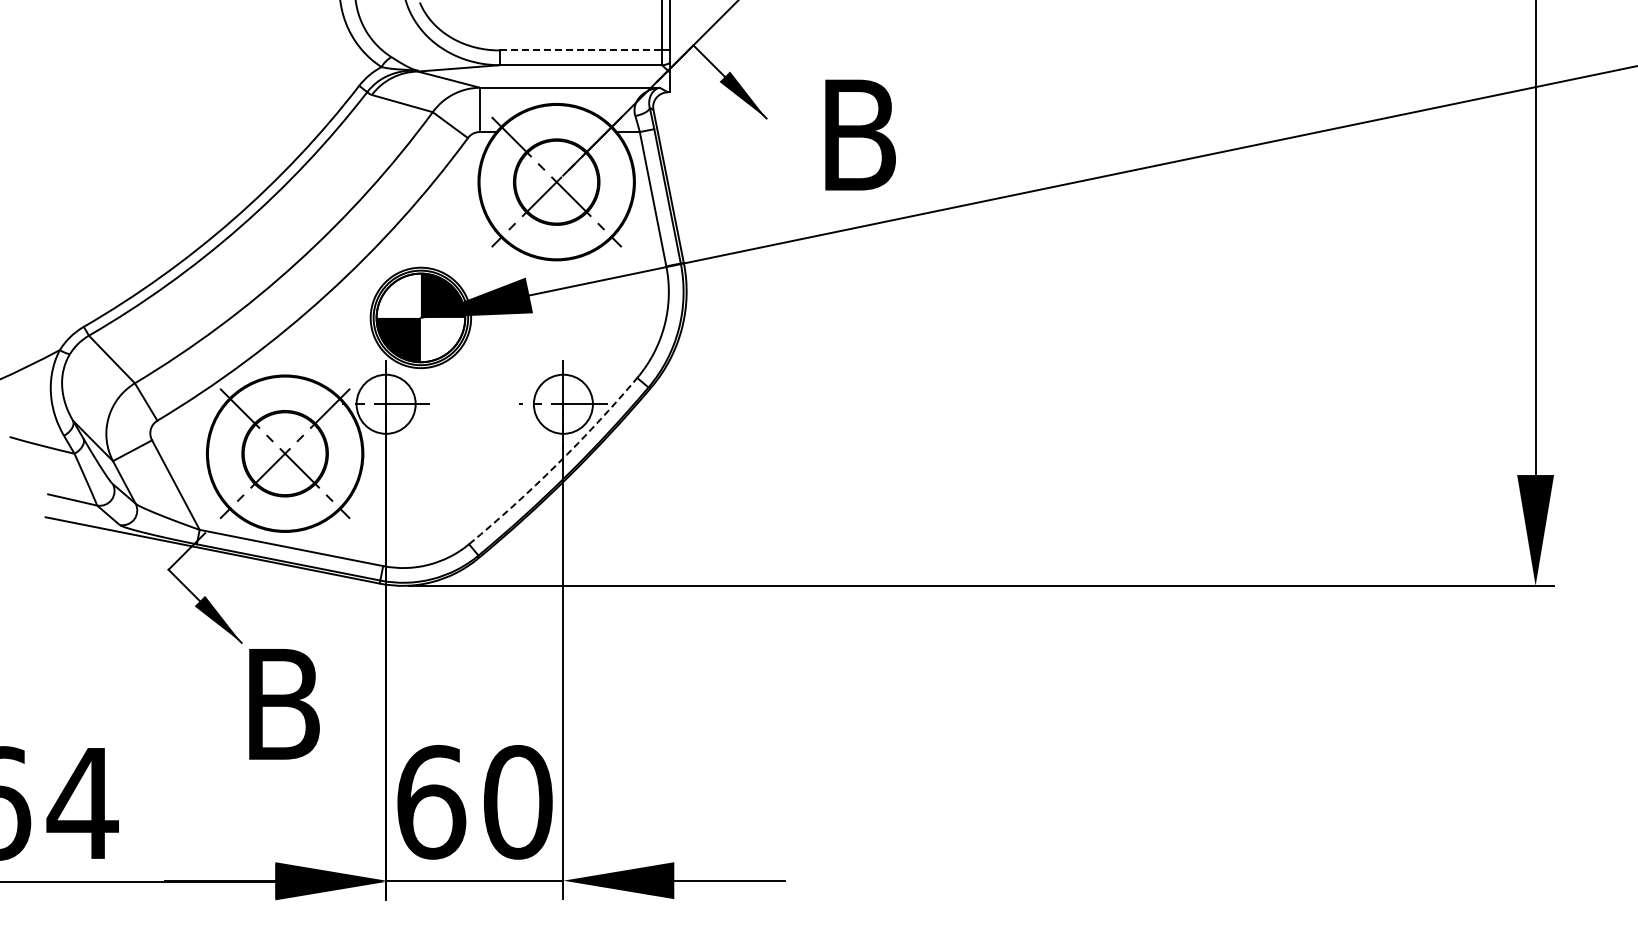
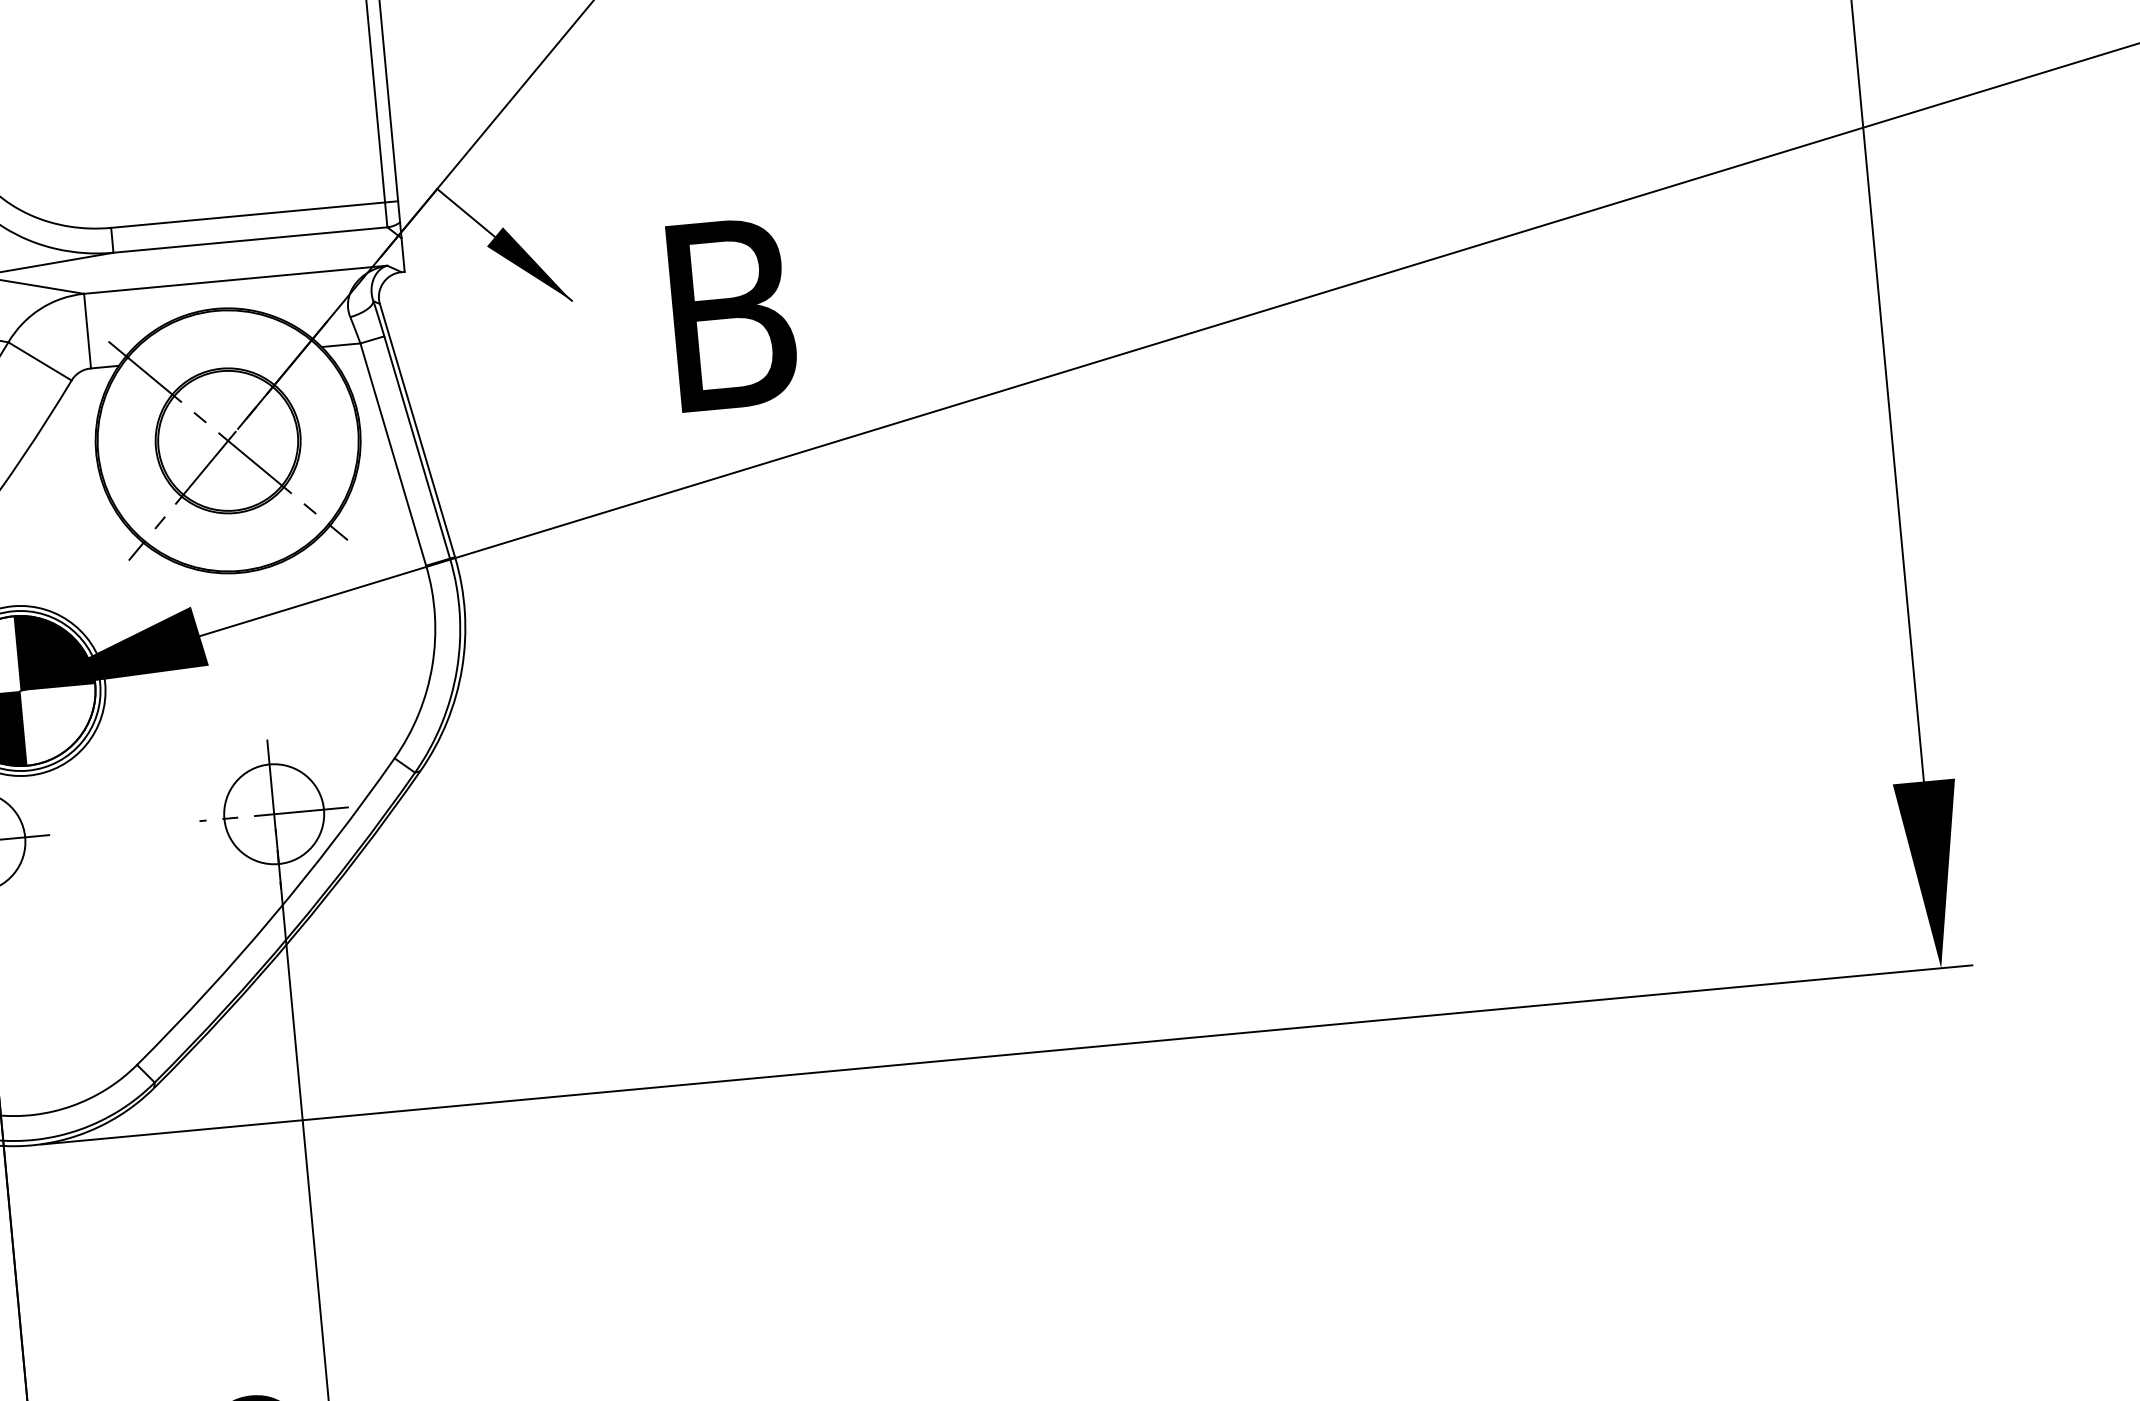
line: (581, 50) -> (249, 215), dashed -> solid
arc: (556, 464) -> (271, 916), dashed -> solid

